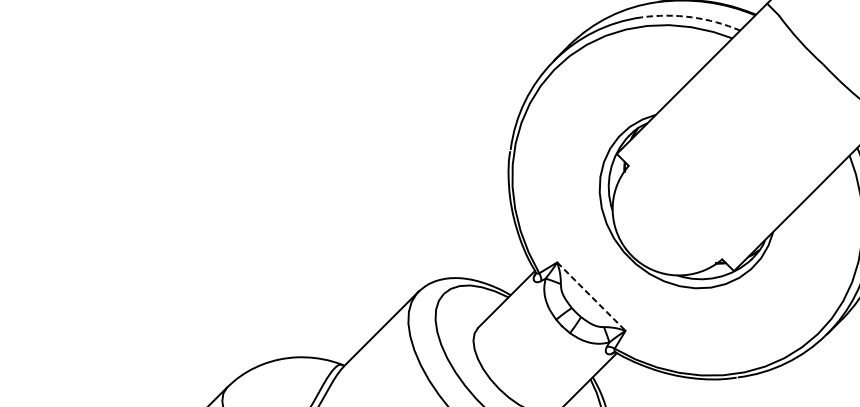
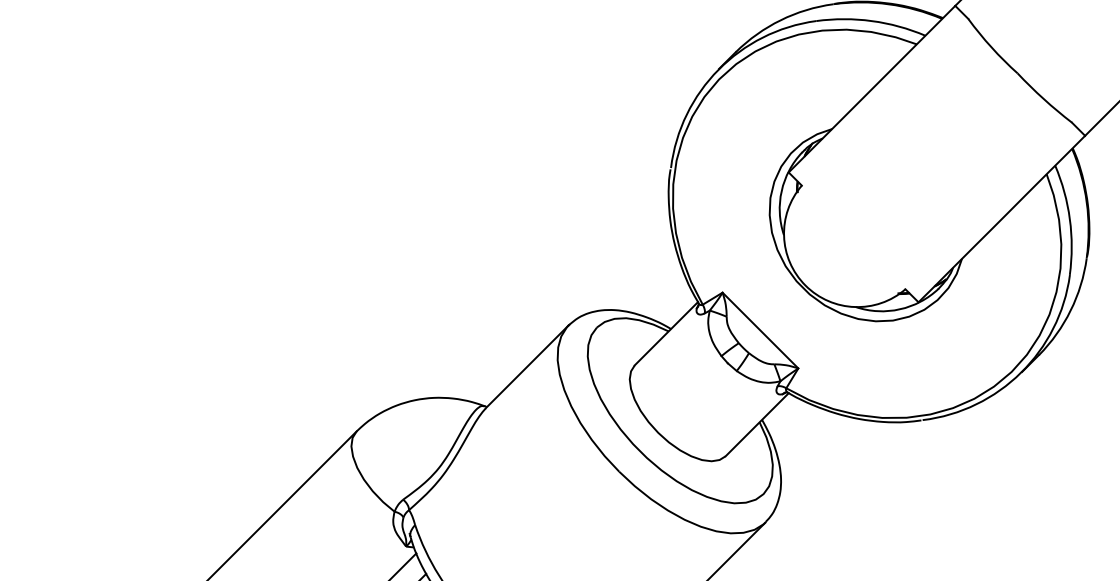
arc: (691, 17) -> (871, 21), dashed -> solid
line: (591, 296) -> (760, 330), dashed -> solid

